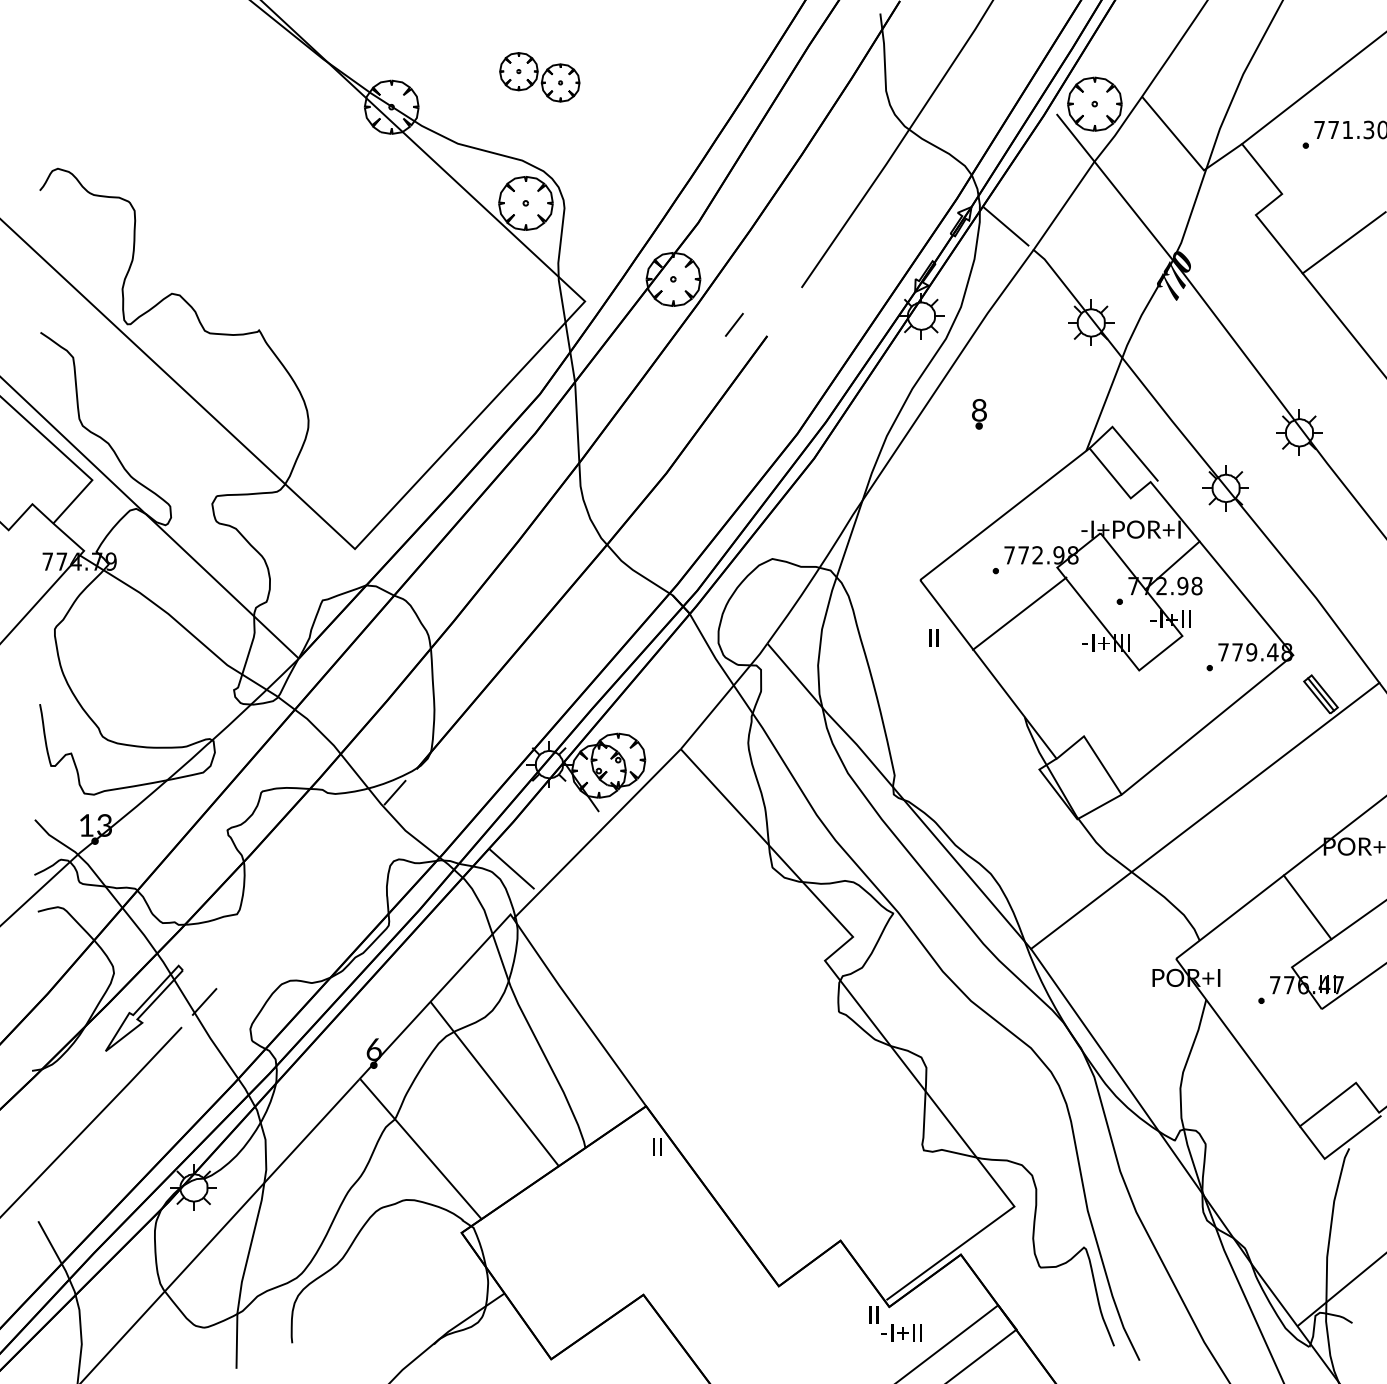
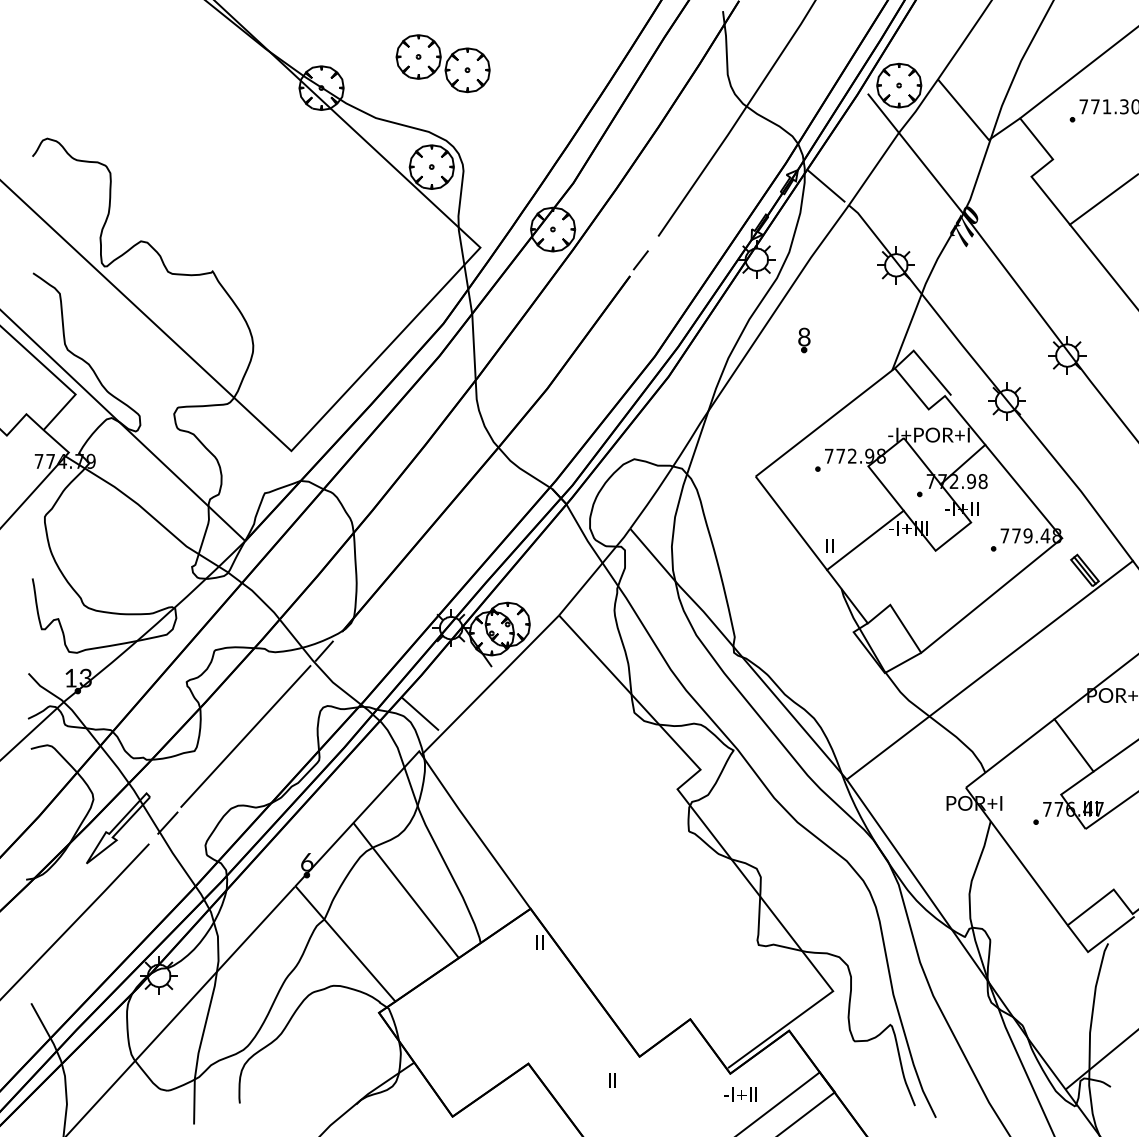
part: (539, 76) -> (442, 62), size x1.43
line: (734, 324) -> (640, 260), moved
line: (1019, 613) -> (865, 540), moved
text: (933, 637) -> (829, 545), moved
line: (299, 896) -> (245, 736), added
text: (873, 1314) -> (612, 1079), moved

